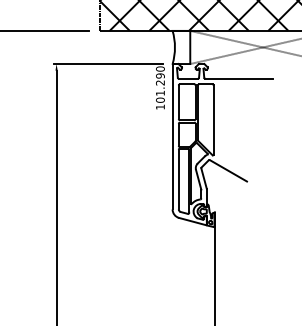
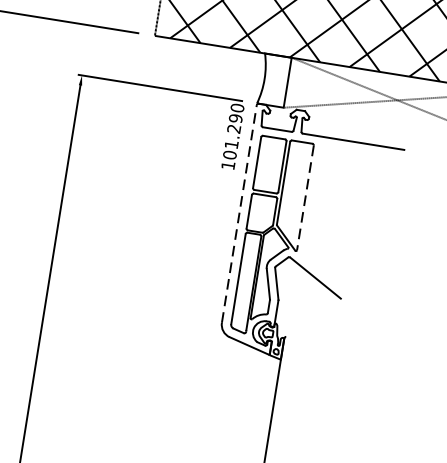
line: (213, 120) -> (305, 198), solid -> dashed
line: (172, 136) -> (239, 212), solid -> dashed

